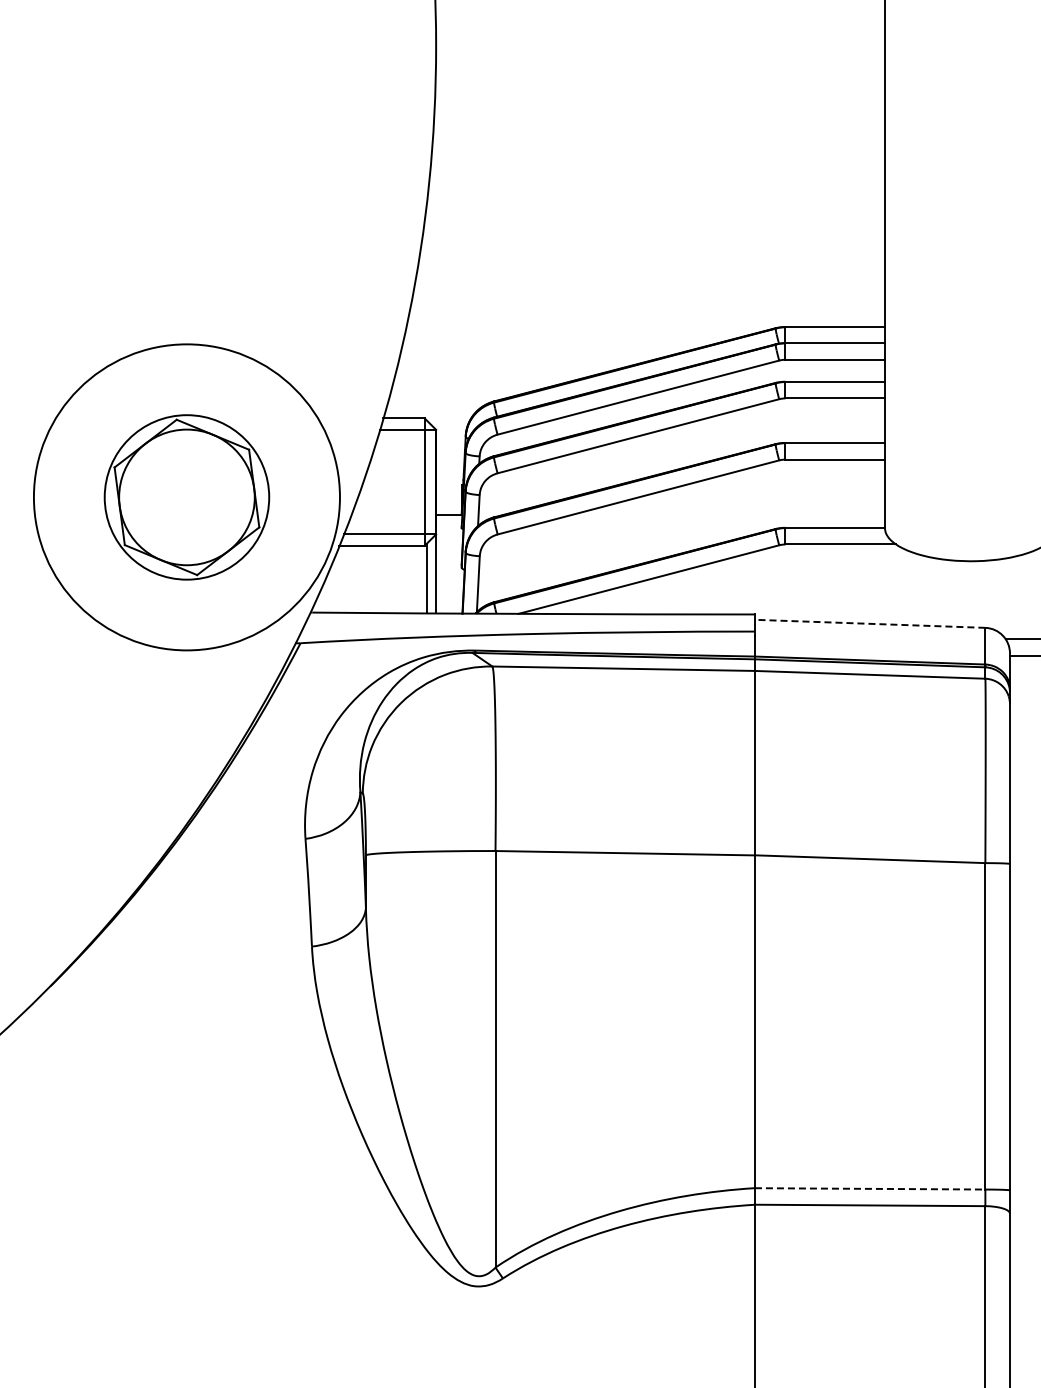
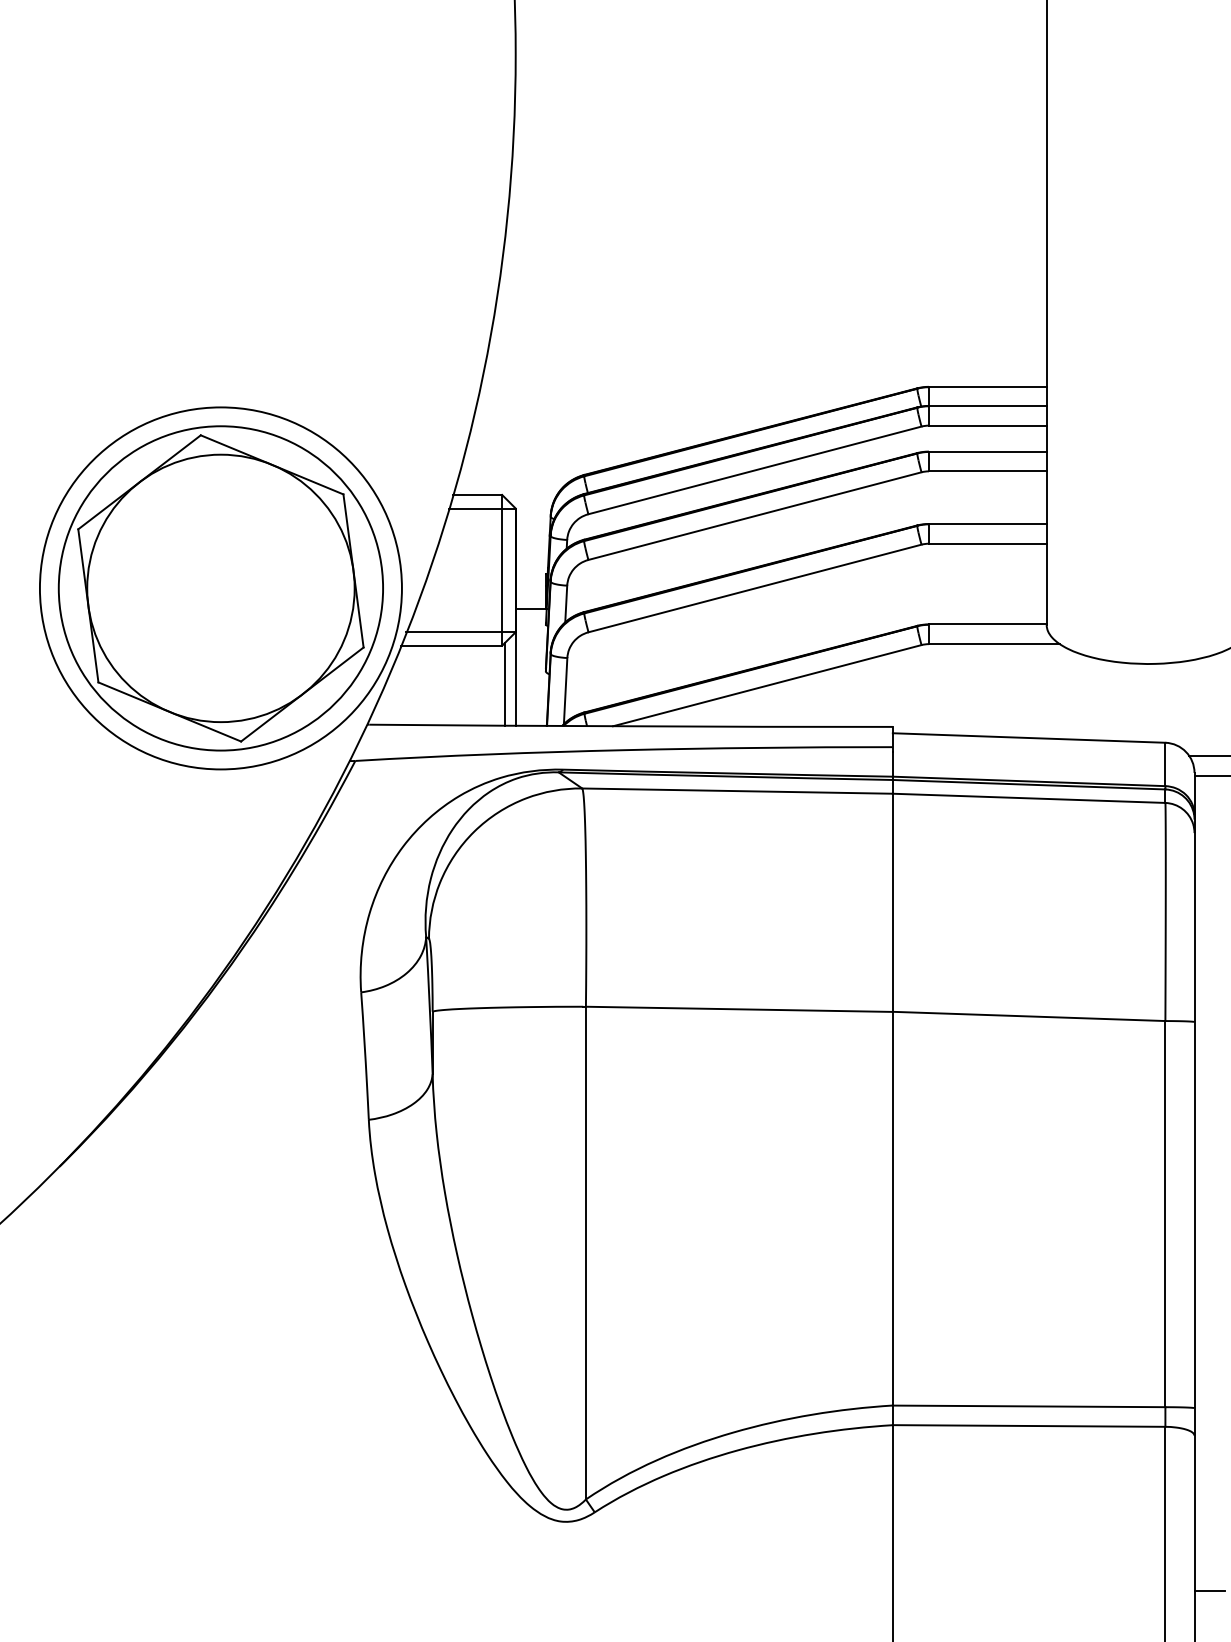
part: (186, 497) -> (220, 588), size x1.67
line: (869, 623) -> (1028, 737), dashed -> solid
line: (870, 1188) -> (1029, 1405), dashed -> solid
line: (1022, 1344) -> (1209, 1590), added

